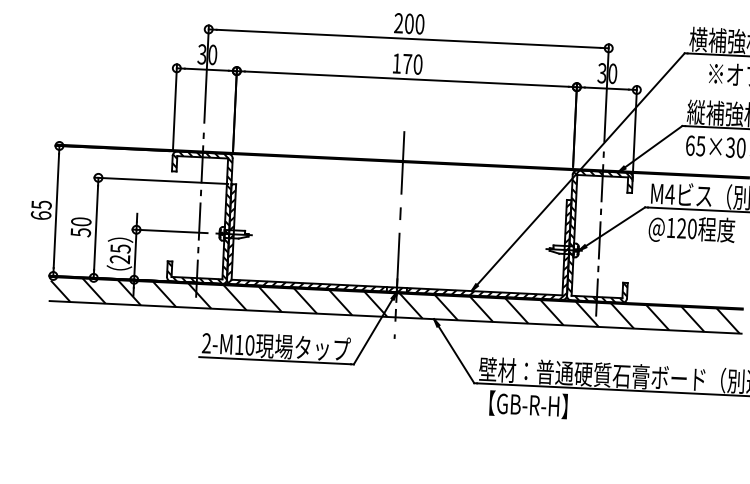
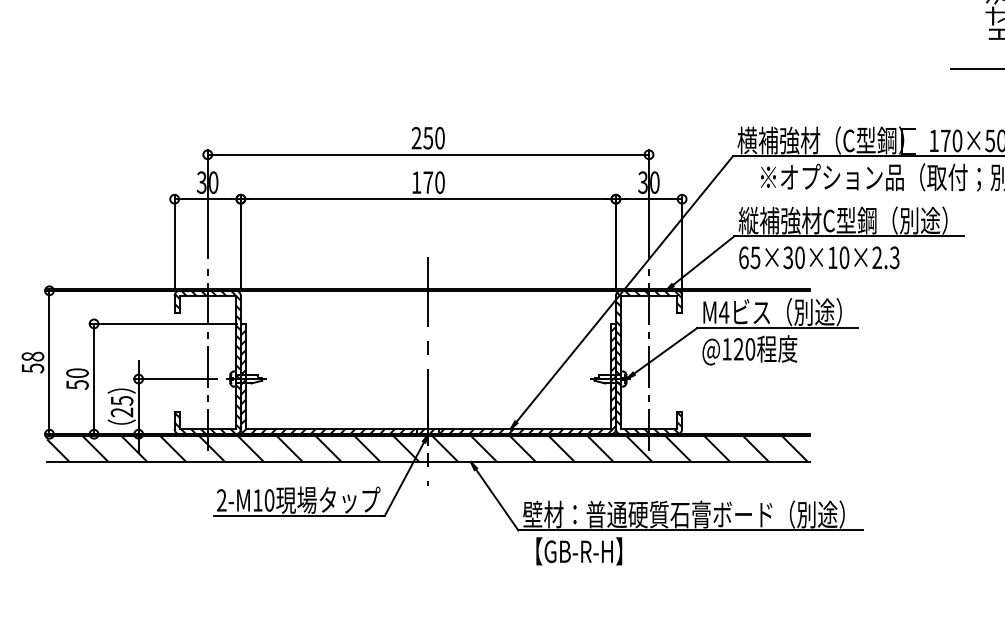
text: (409, 23) -> (428, 137), 200 -> 250
text: (40, 210) -> (32, 362), 65 -> 58

